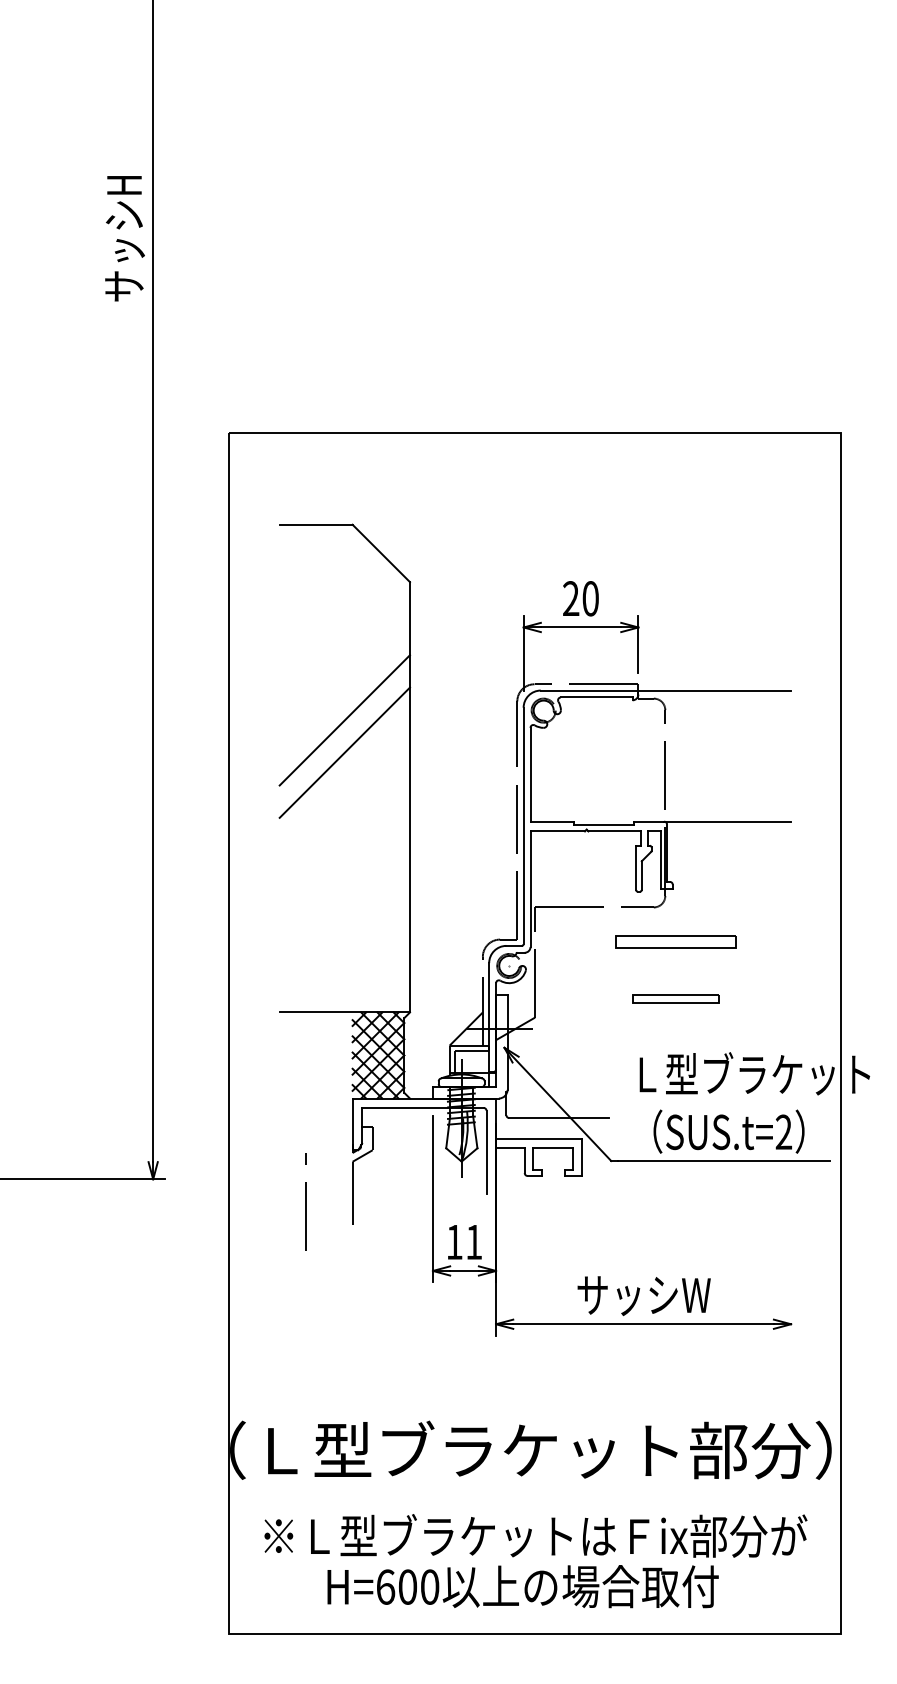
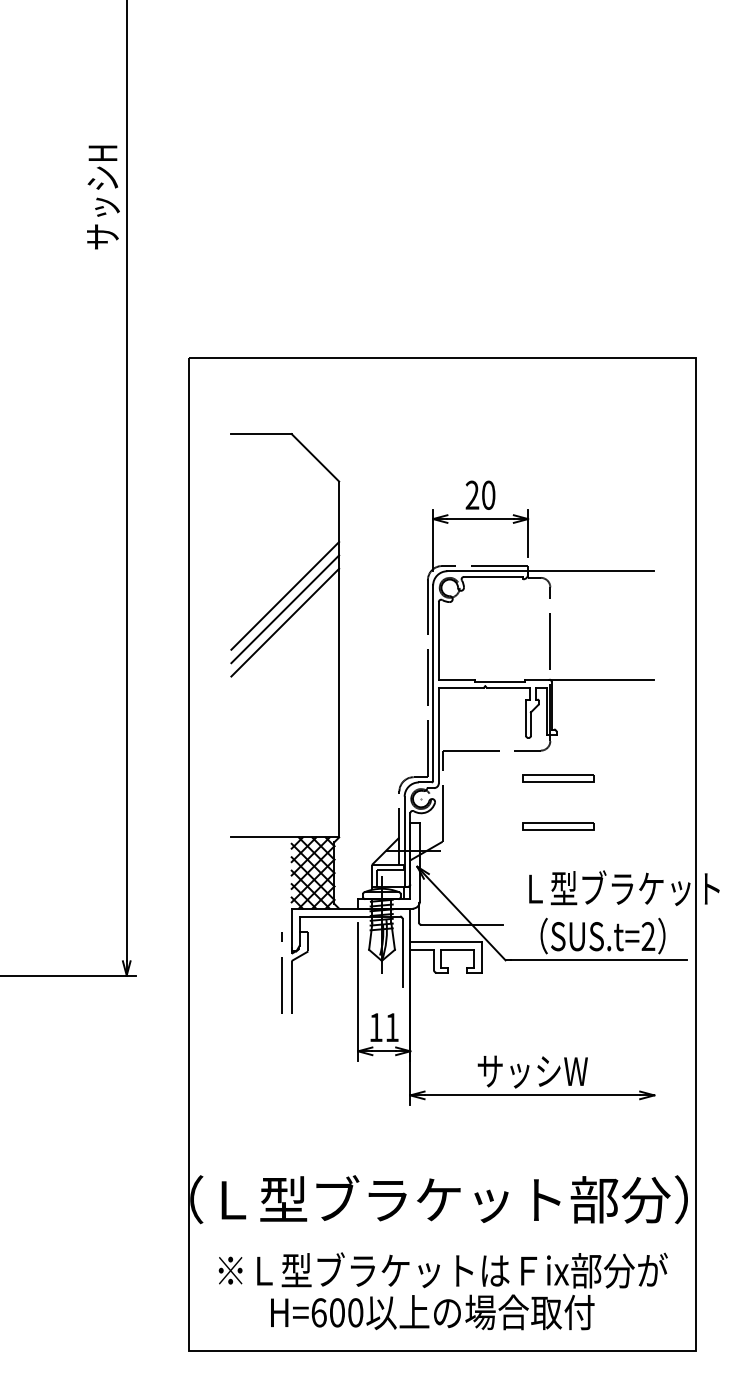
line: (345, 736) -> (285, 609), added
part: (675, 941) -> (558, 778), size x0.71
line: (305, 1201) -> (281, 972), moved

